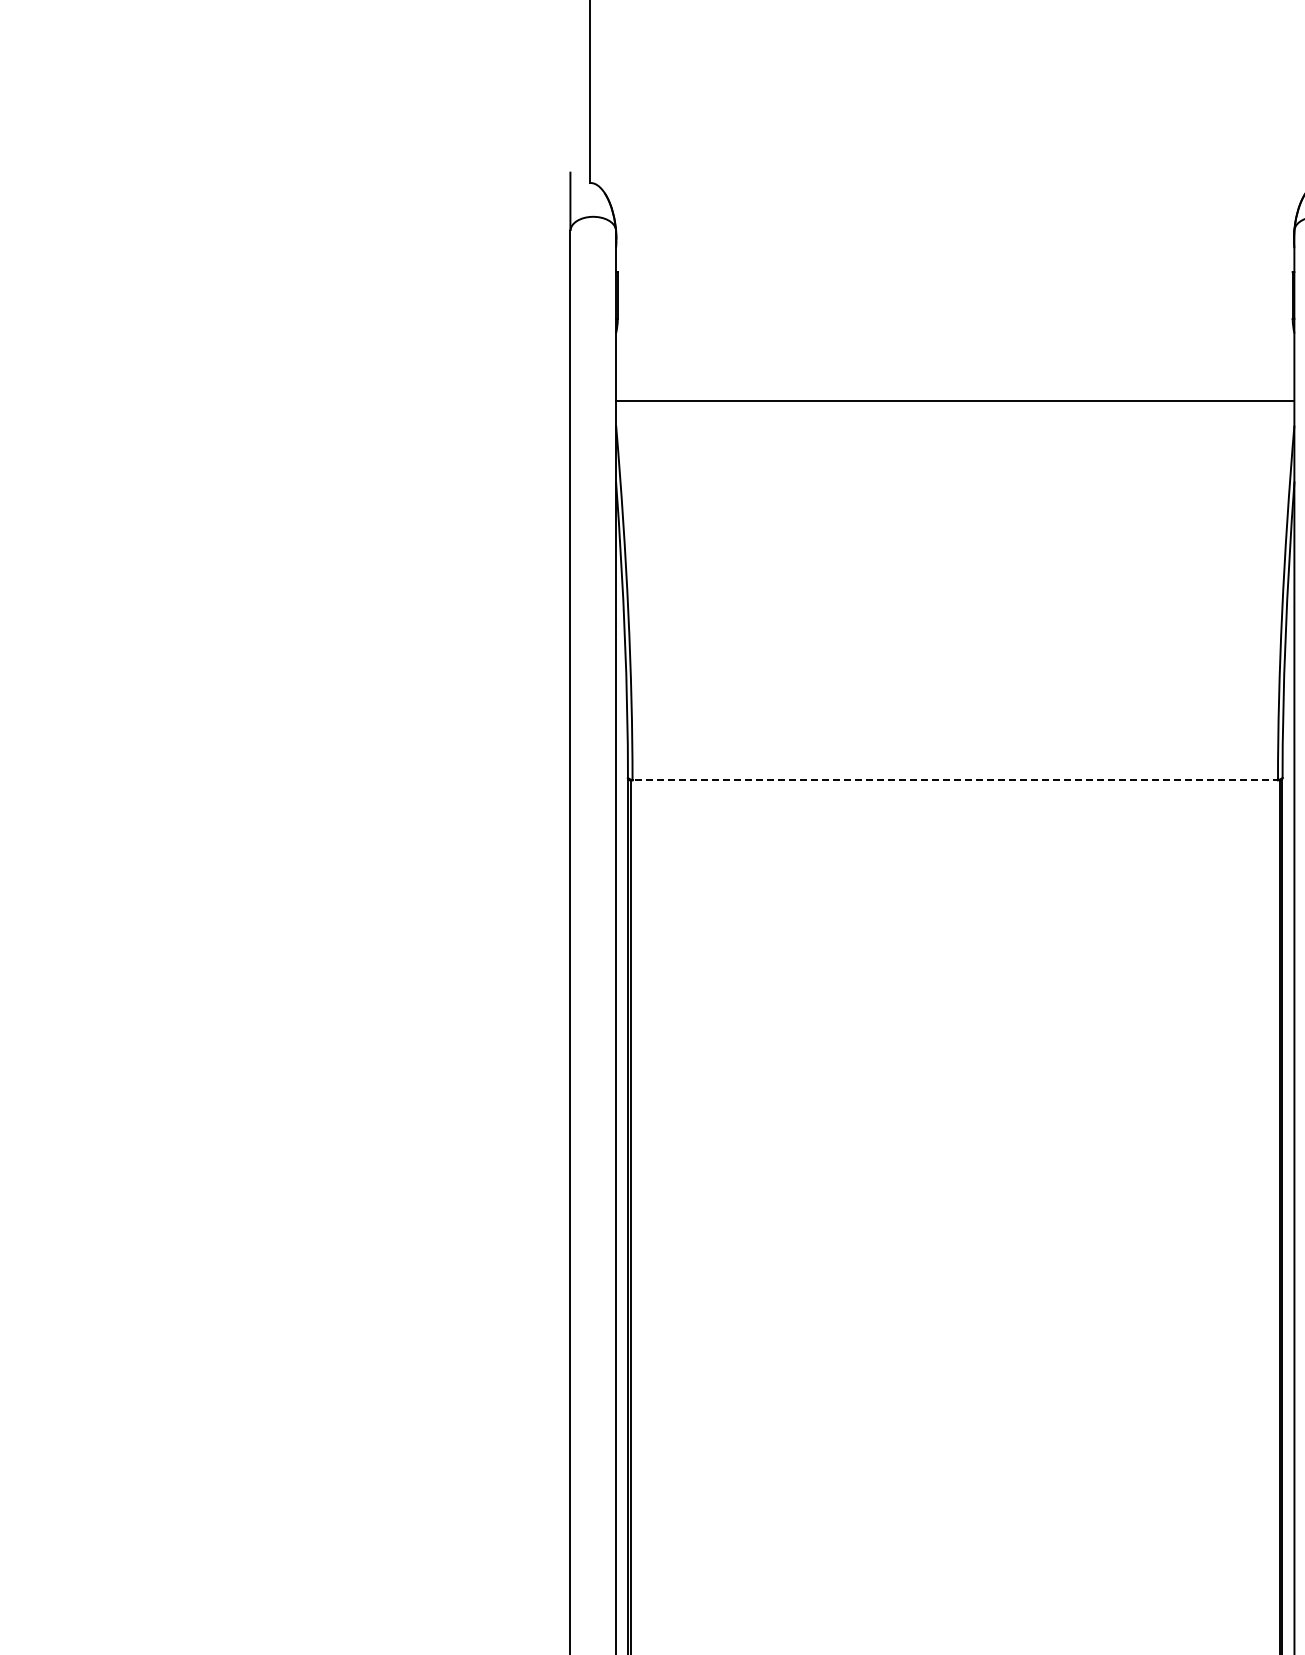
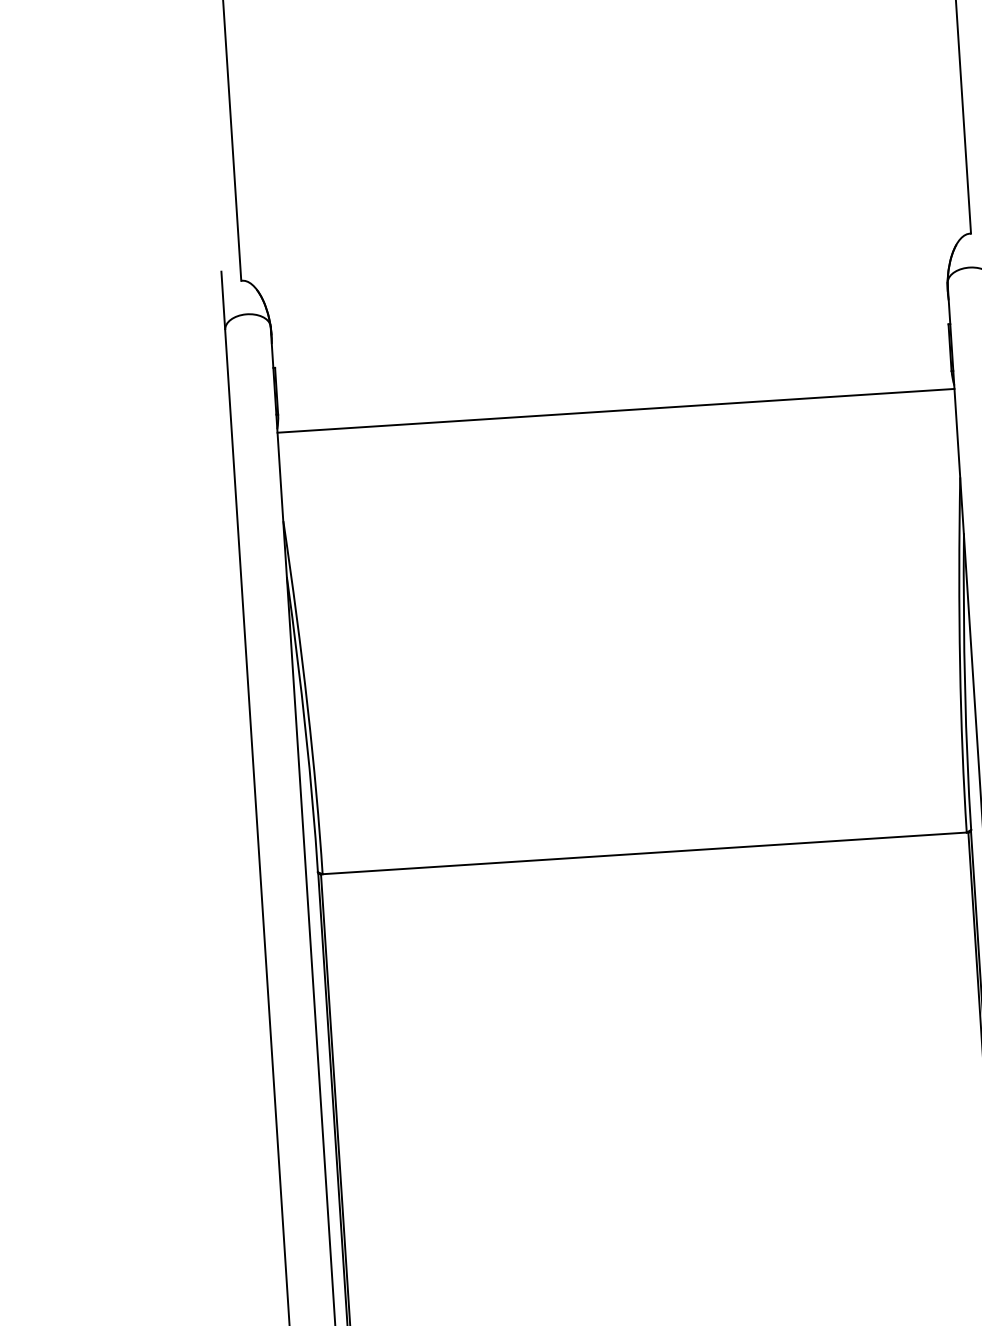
line: (955, 400) -> (616, 410), moved
line: (954, 780) -> (643, 853), dashed -> solid

